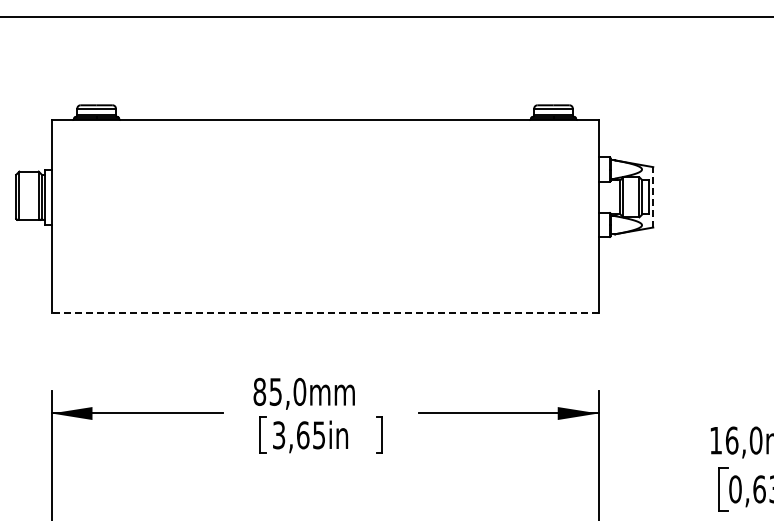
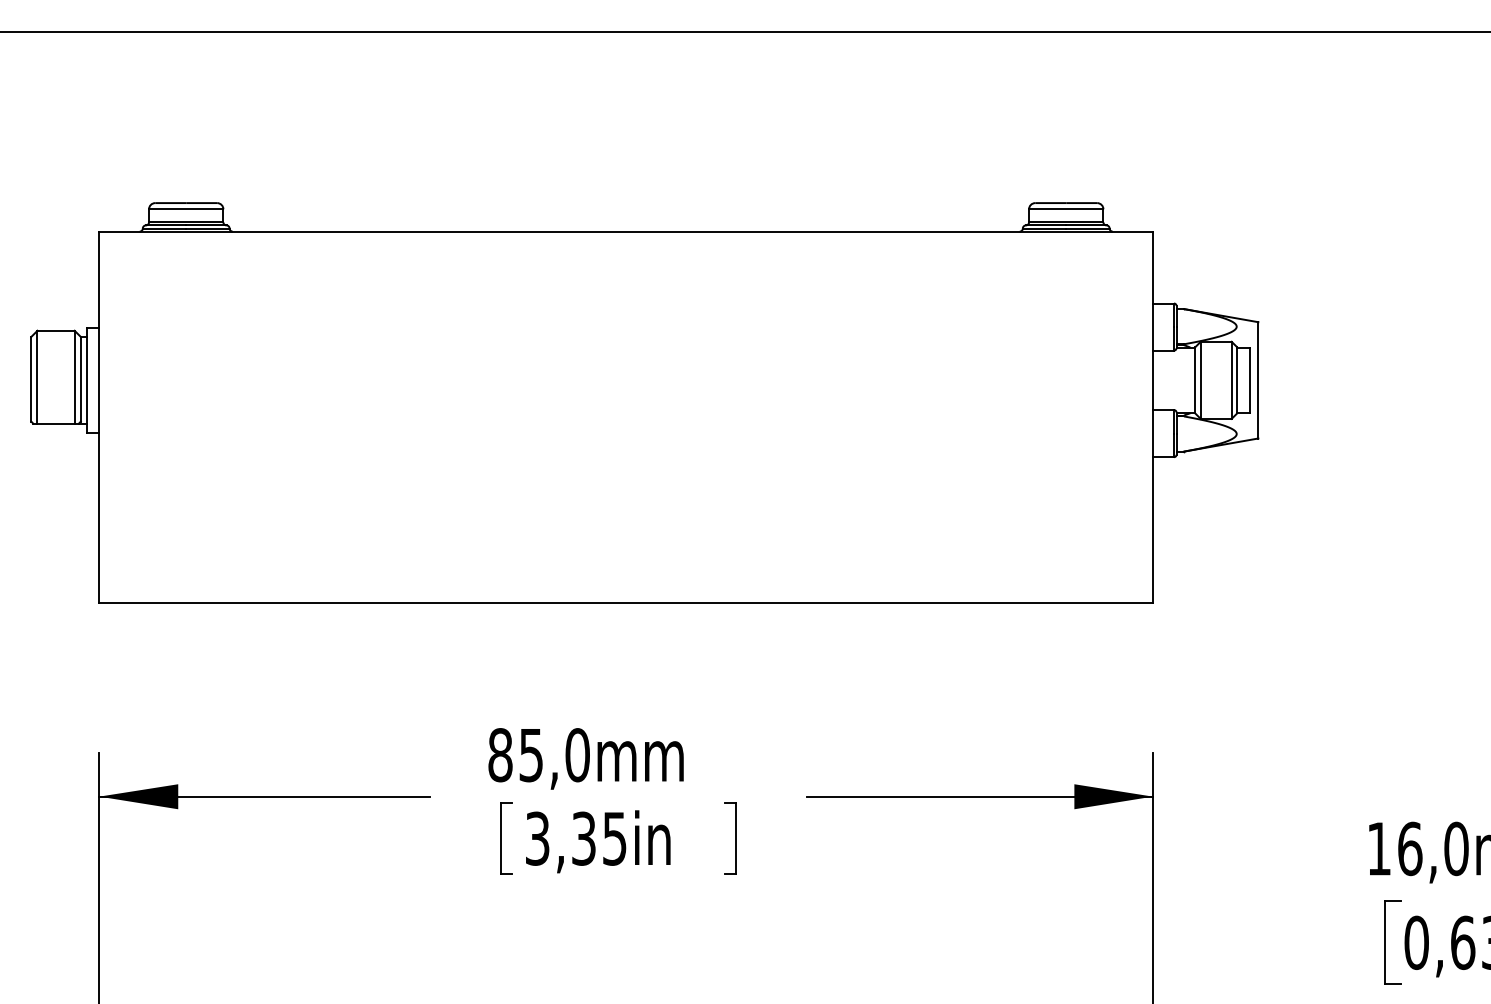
line: (653, 196) -> (1258, 378), dashed -> solid
line: (324, 313) -> (625, 604), dashed -> solid
text: (303, 435) -> (584, 839), 3,65in -> 3,35in

